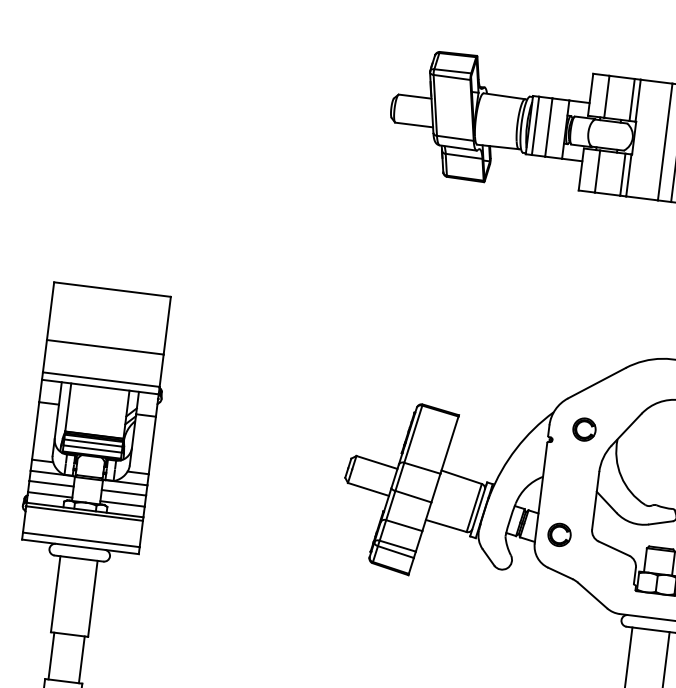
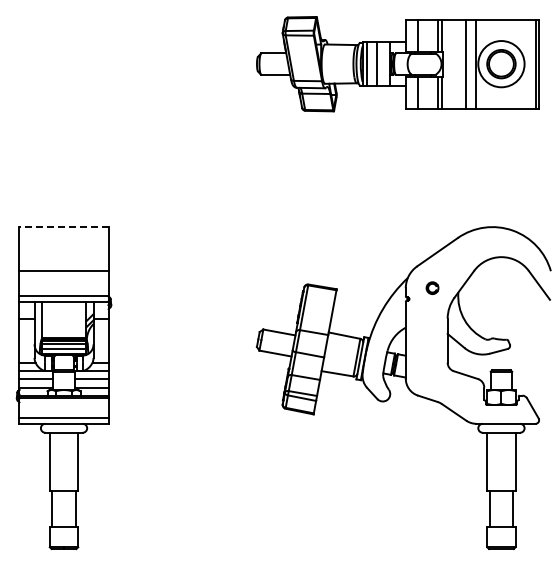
line: (113, 290) -> (64, 227), solid -> dashed
part: (584, 428) -> (432, 287), size x0.7
part: (559, 534) -> (423, 369), removed

